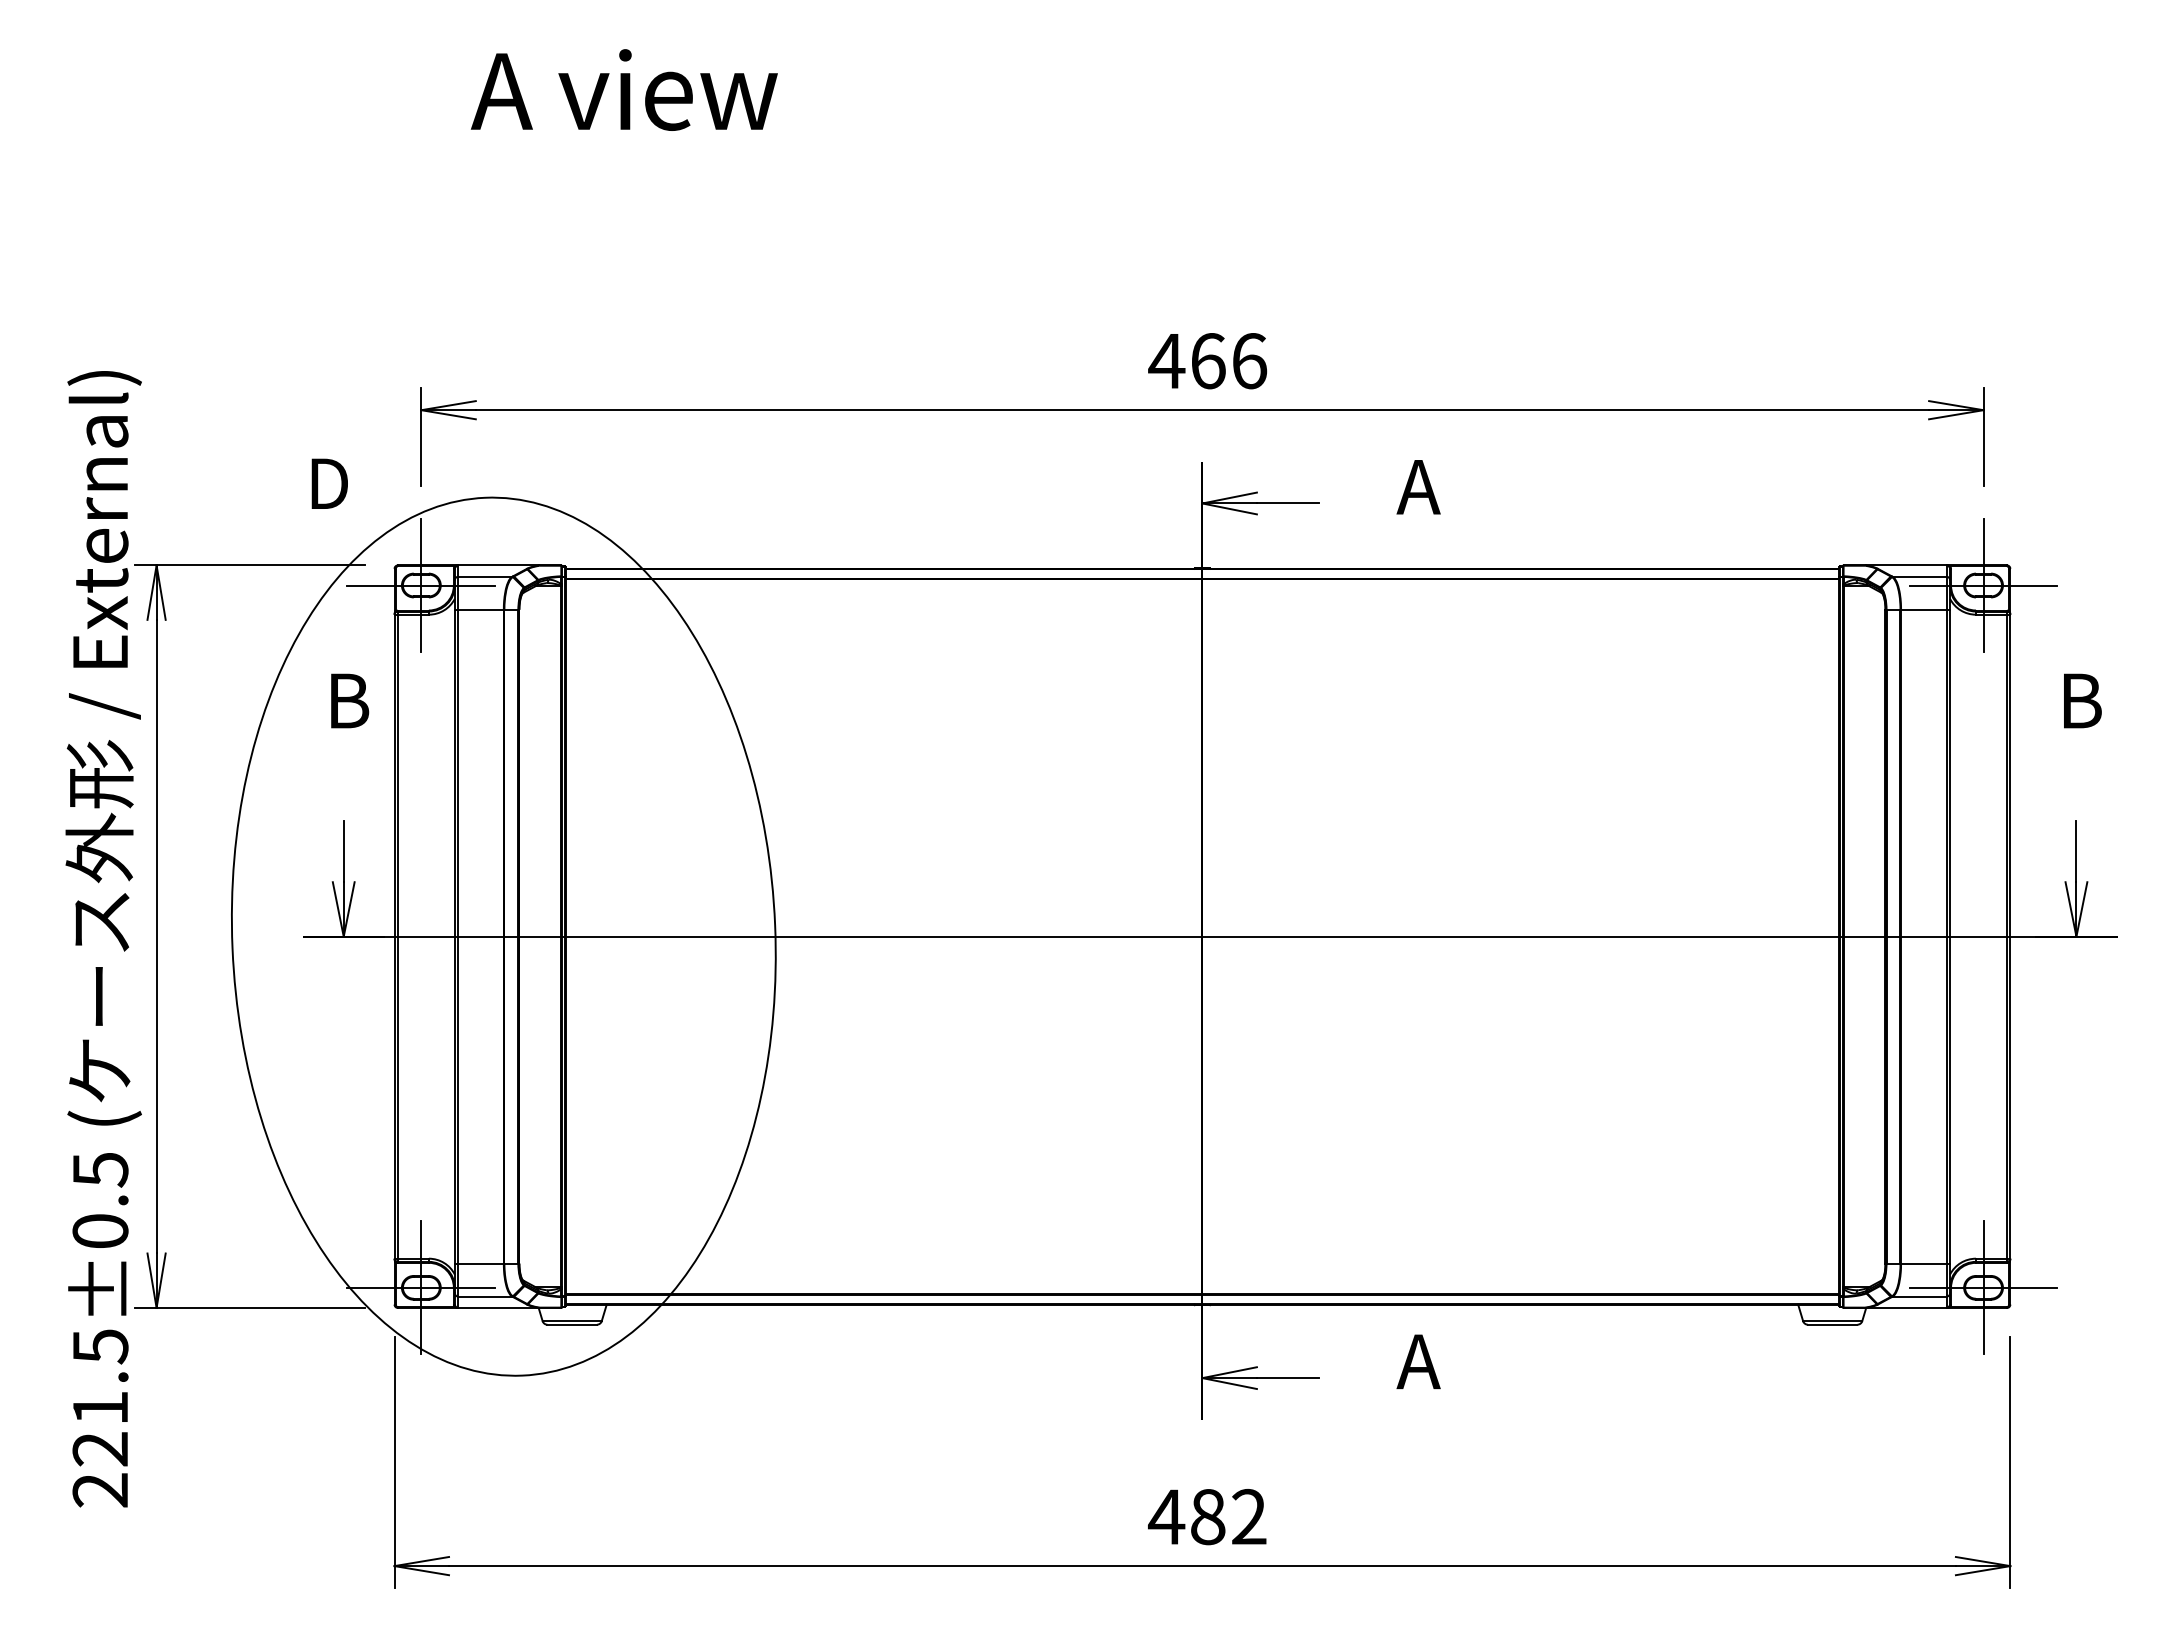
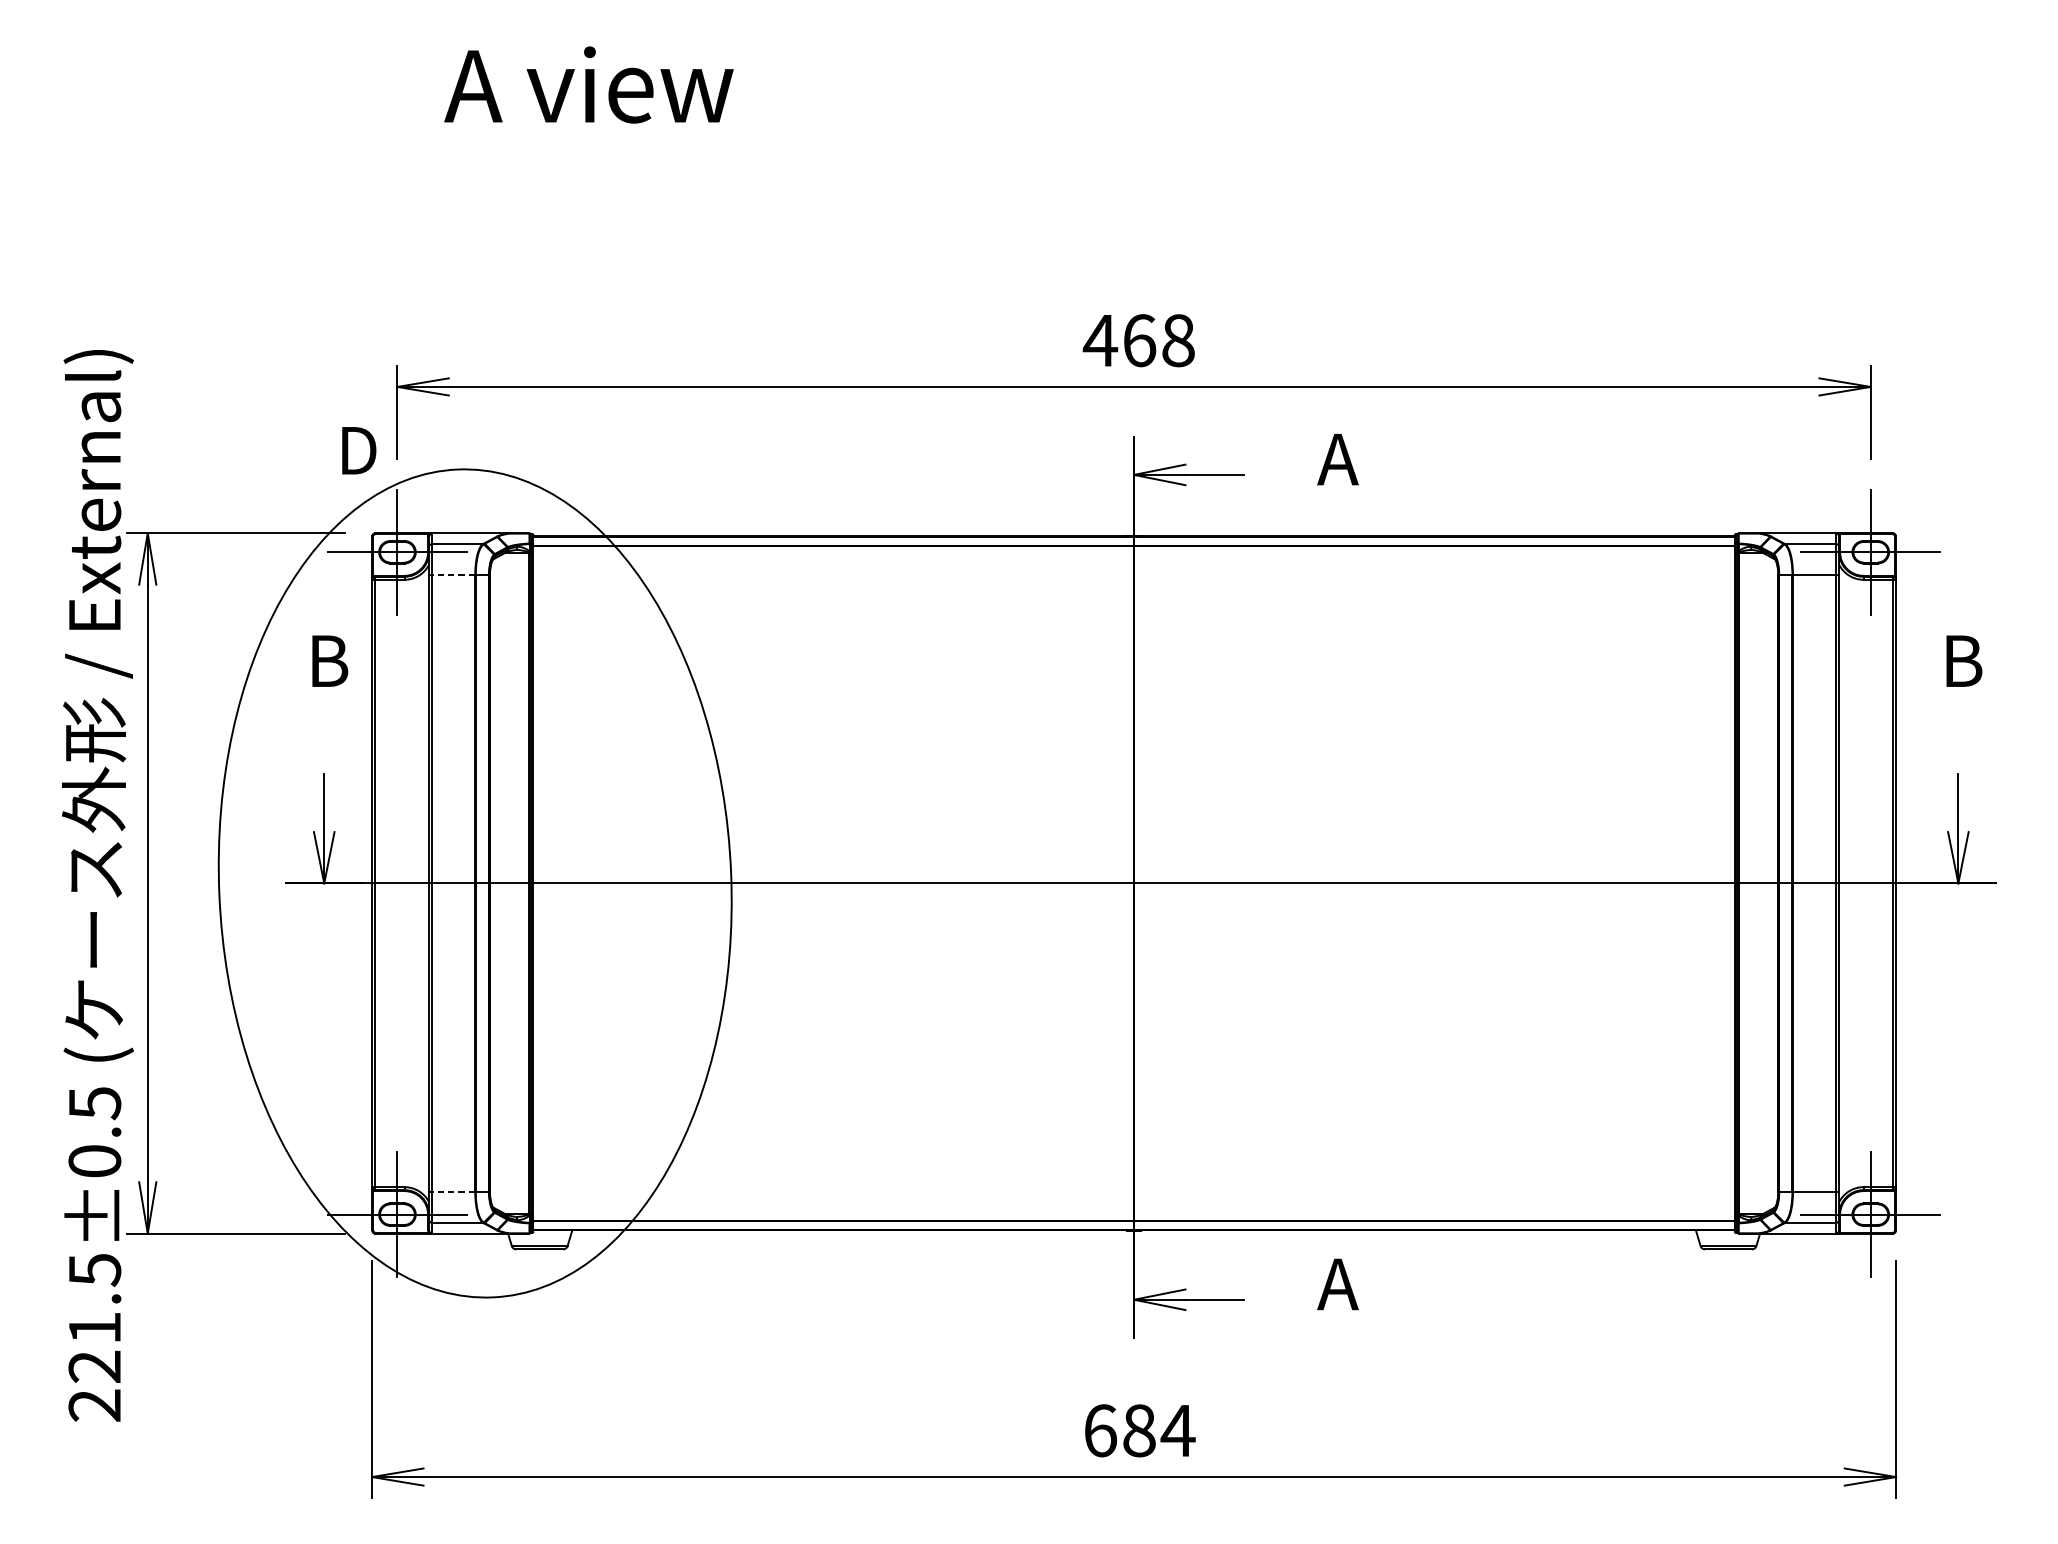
text: (1249, 361) -> (1178, 341), 466 -> 468
text: (329, 483) -> (358, 450), moved
line: (481, 609) -> (454, 574), solid -> dashed
line: (481, 1263) -> (454, 1191), solid -> dashed
text: (1207, 1516) -> (1138, 1430), 482 -> 684

